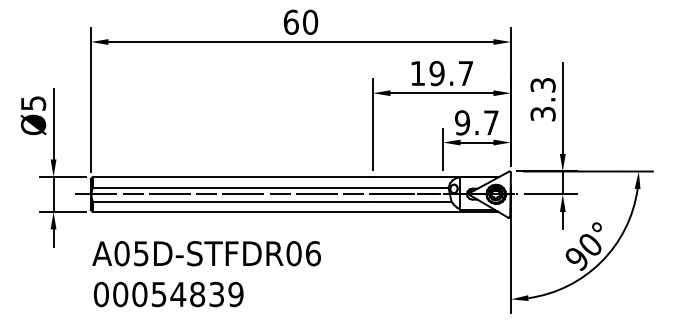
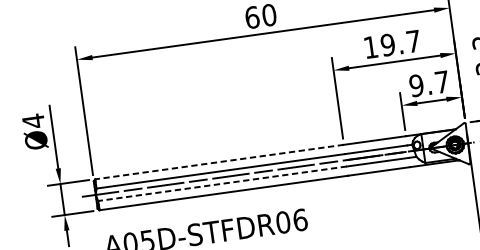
text: (33, 103) -> (33, 121), Ø5 -> Ø4
line: (232, 177) -> (219, 162), solid -> dashed
line: (232, 201) -> (222, 183), solid -> dashed

